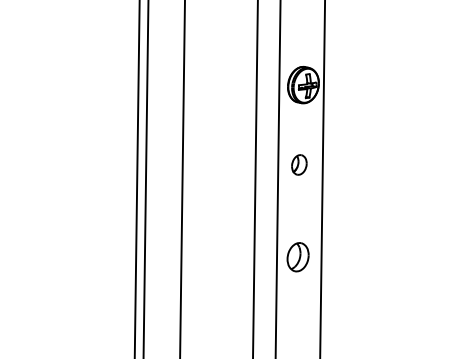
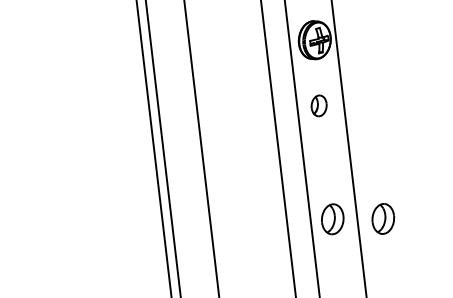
part: (299, 164) -> (319, 105), moved
part: (345, 263) -> (382, 219), added

